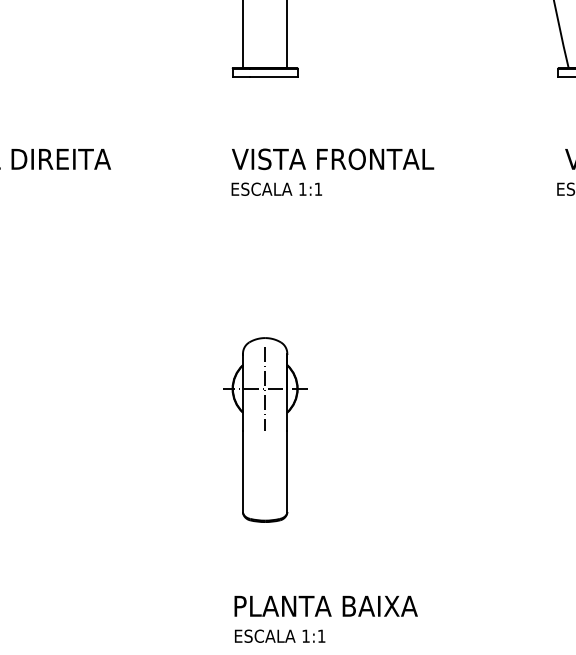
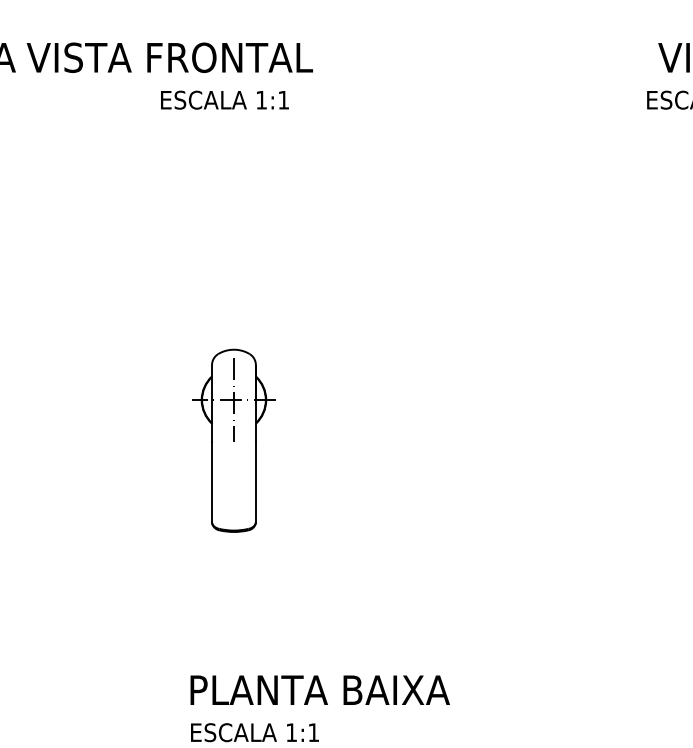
text: (333, 159) -> (170, 58), moved
text: (276, 188) -> (224, 99), moved
part: (265, 429) -> (234, 440), size x0.7

